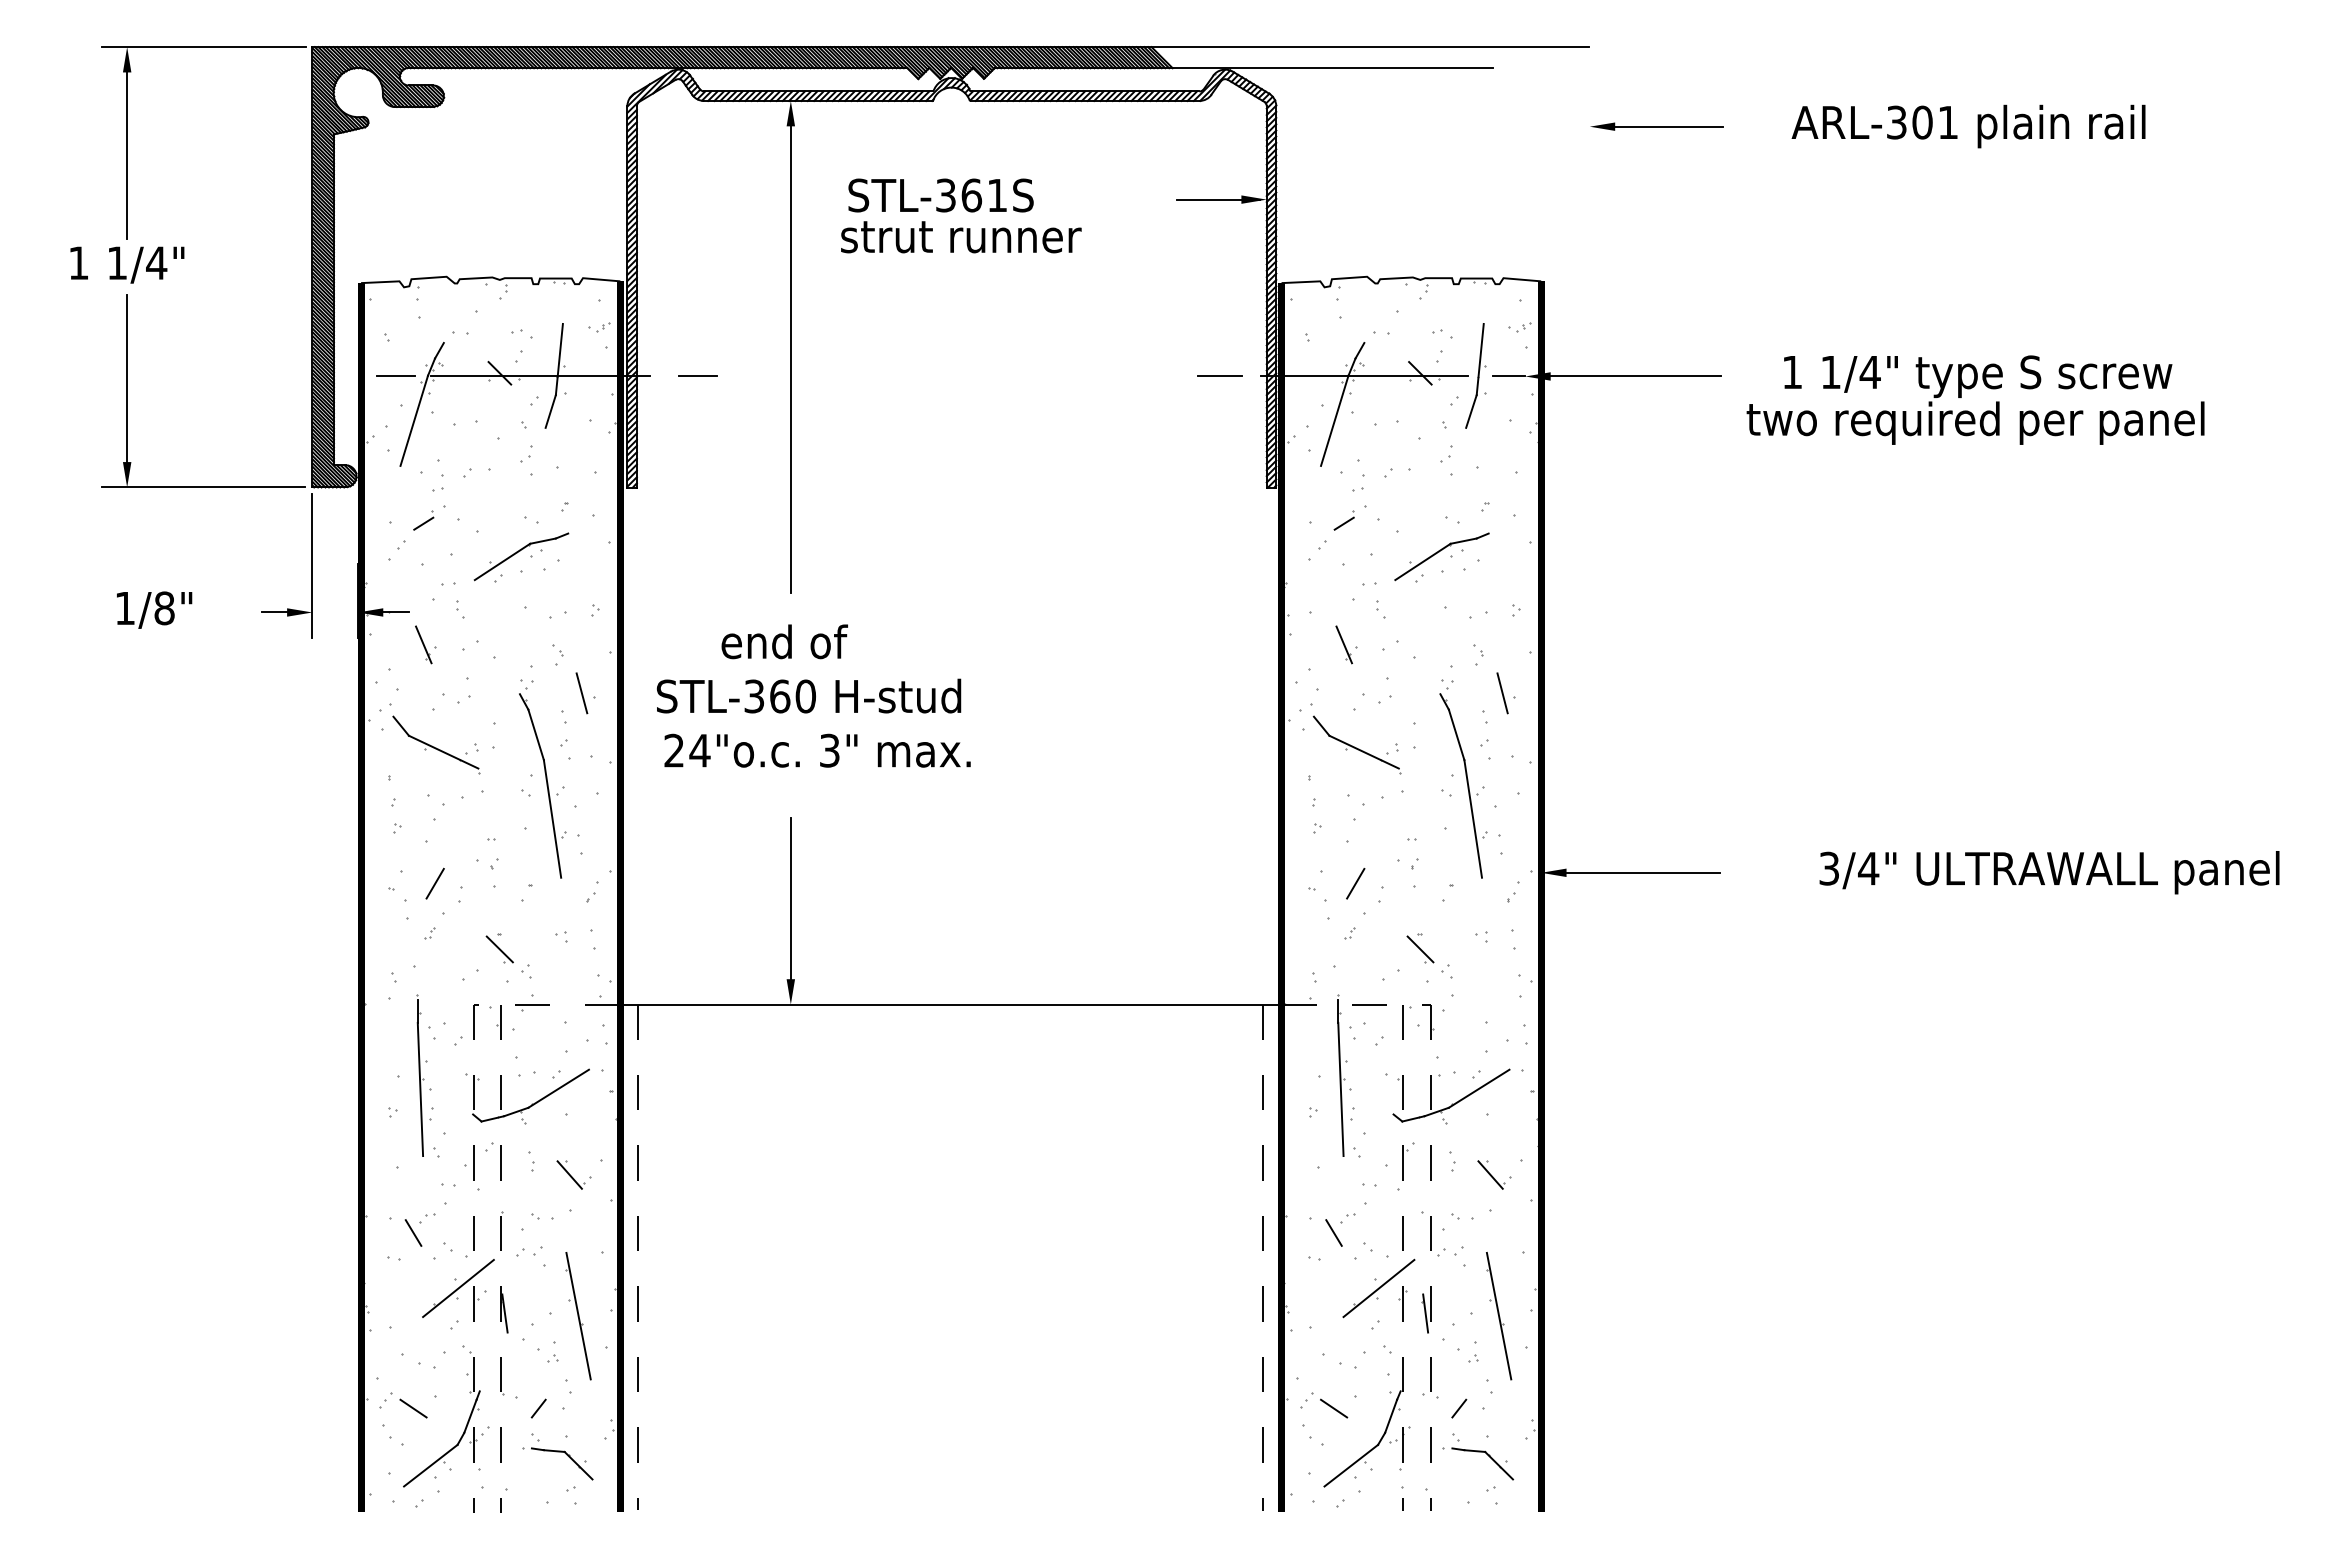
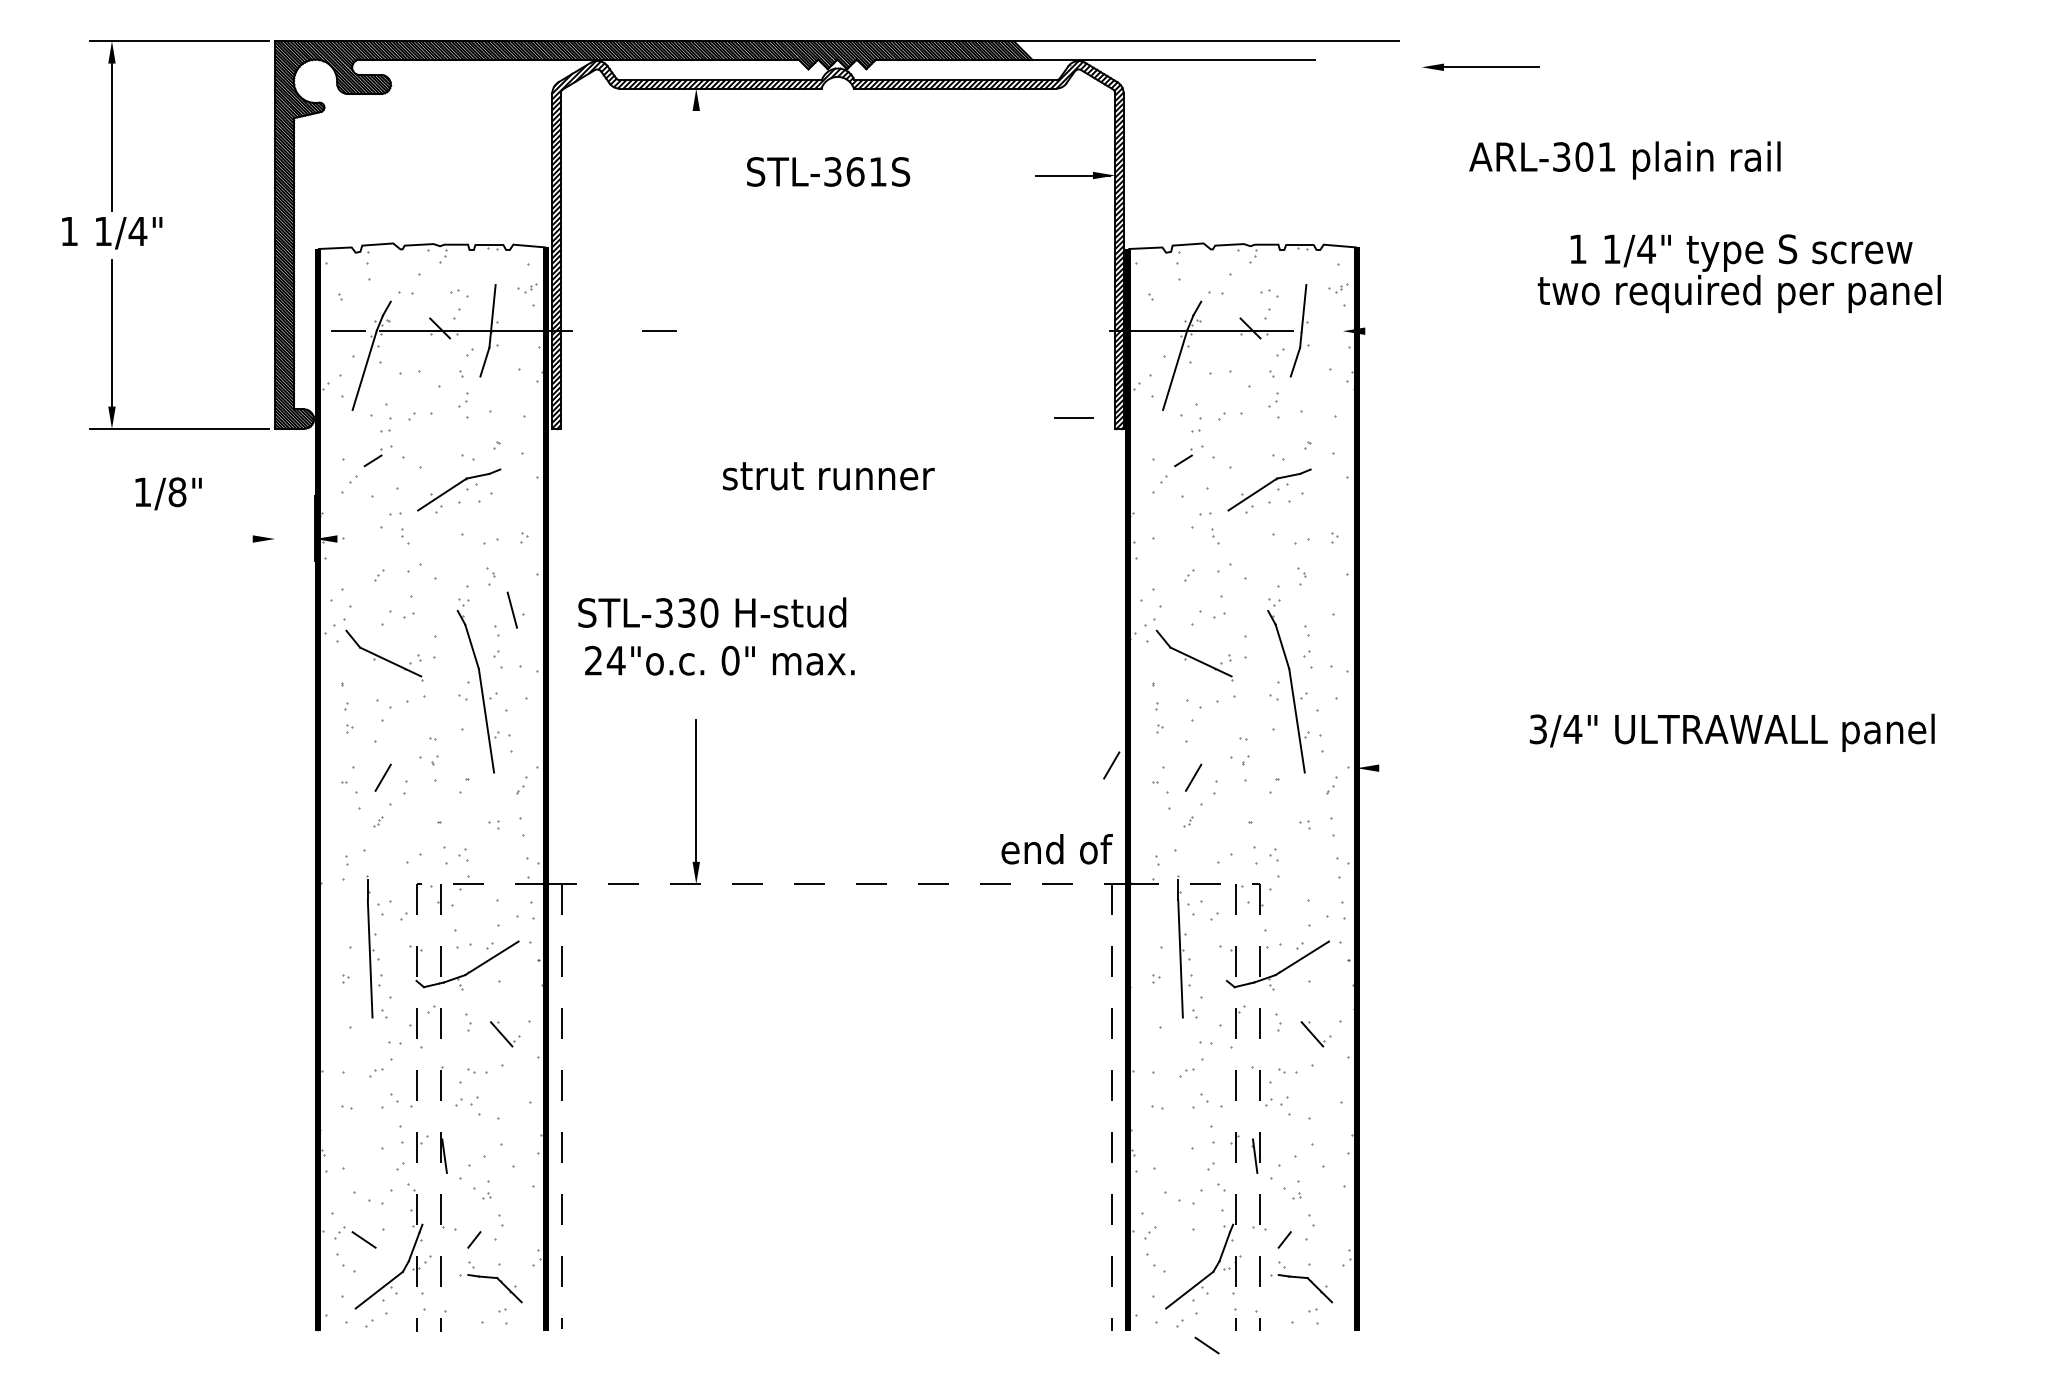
part: (1656, 126) -> (1480, 67), moved
text: (1968, 126) -> (1624, 160), moved
text: (961, 237) -> (828, 476), moved
line: (790, 359) -> (695, 316), removed
line: (697, 375) -> (659, 330), moved
line: (1219, 375) -> (1073, 417), moved
line: (1508, 376) -> (1328, 331), removed
line: (1635, 376) -> (1439, 331), removed
text: (1975, 399) -> (1739, 273), moved
line: (312, 565) -> (275, 497), removed
text: (154, 609) -> (168, 493), moved
line: (274, 612) -> (241, 539), removed
line: (395, 612) -> (348, 539), removed
text: (784, 641) -> (1056, 848), moved
line: (423, 644) -> (372, 567), removed
line: (1344, 644) -> (1183, 567), removed
line: (1502, 693) -> (1322, 610), removed
text: (780, 696) -> (687, 612), STL-360 -> STL-330
text: (829, 750) -> (730, 660), 3" -> 0"
line: (1262, 869) -> (1111, 765), added
line: (1643, 872) -> (1446, 767), removed
text: (2049, 872) -> (1732, 732), moved
line: (499, 949) -> (439, 835), removed
line: (1420, 949) -> (1250, 835), removed
line: (950, 1004) -> (836, 884), solid -> dashed
line: (413, 1232) -> (364, 1084), removed
line: (1333, 1232) -> (1174, 1084), removed
line: (458, 1288) -> (403, 1134), removed
line: (1378, 1288) -> (1213, 1134), removed
line: (578, 1315) -> (509, 1157), removed
line: (1498, 1315) -> (1319, 1157), removed
line: (1334, 1408) -> (1207, 1345), moved

